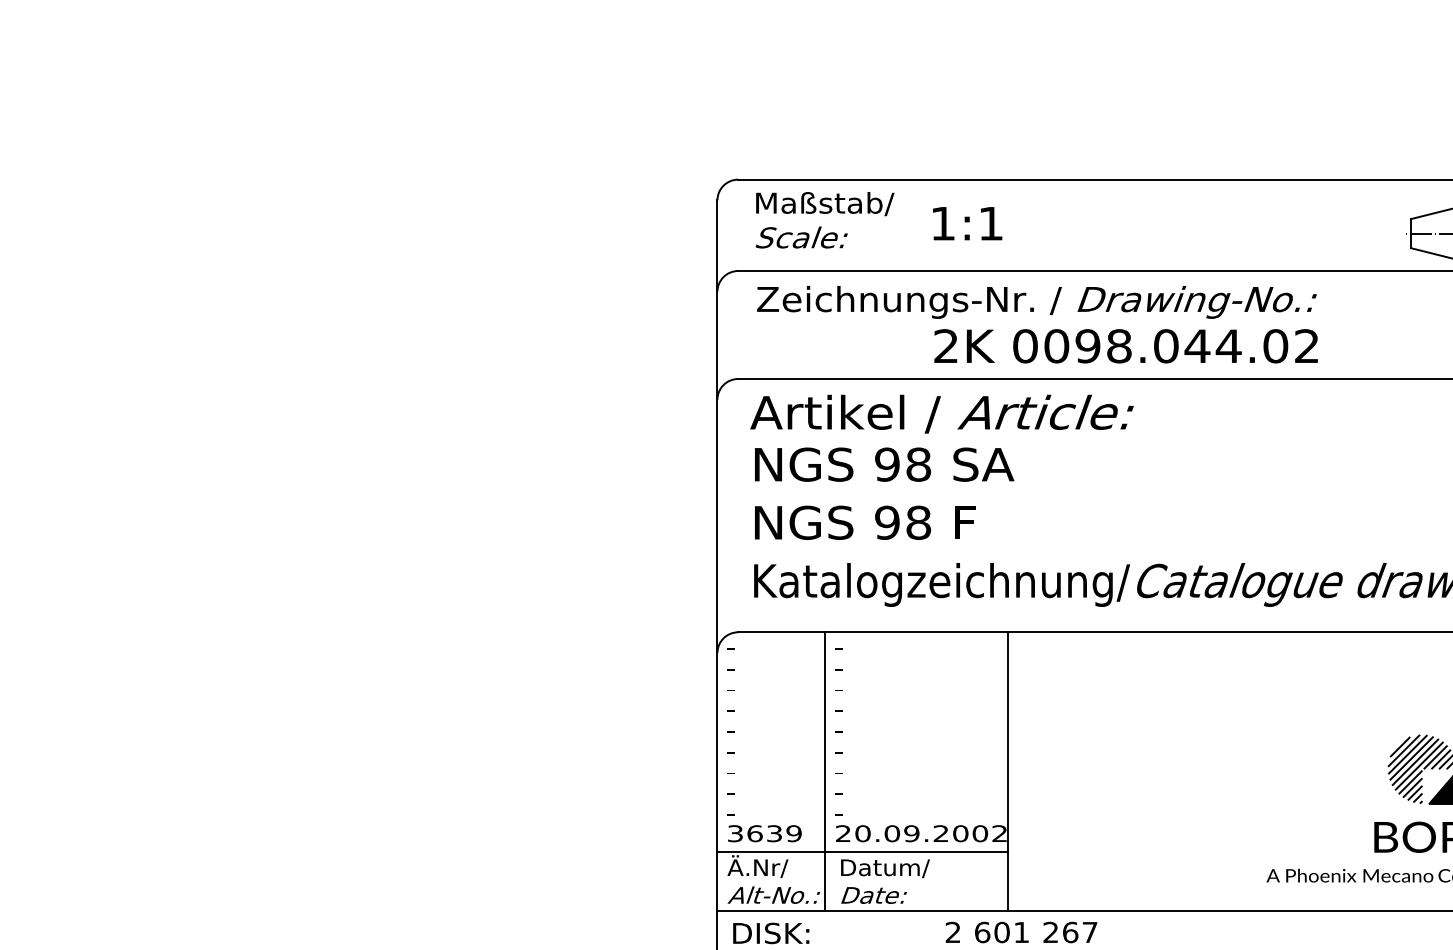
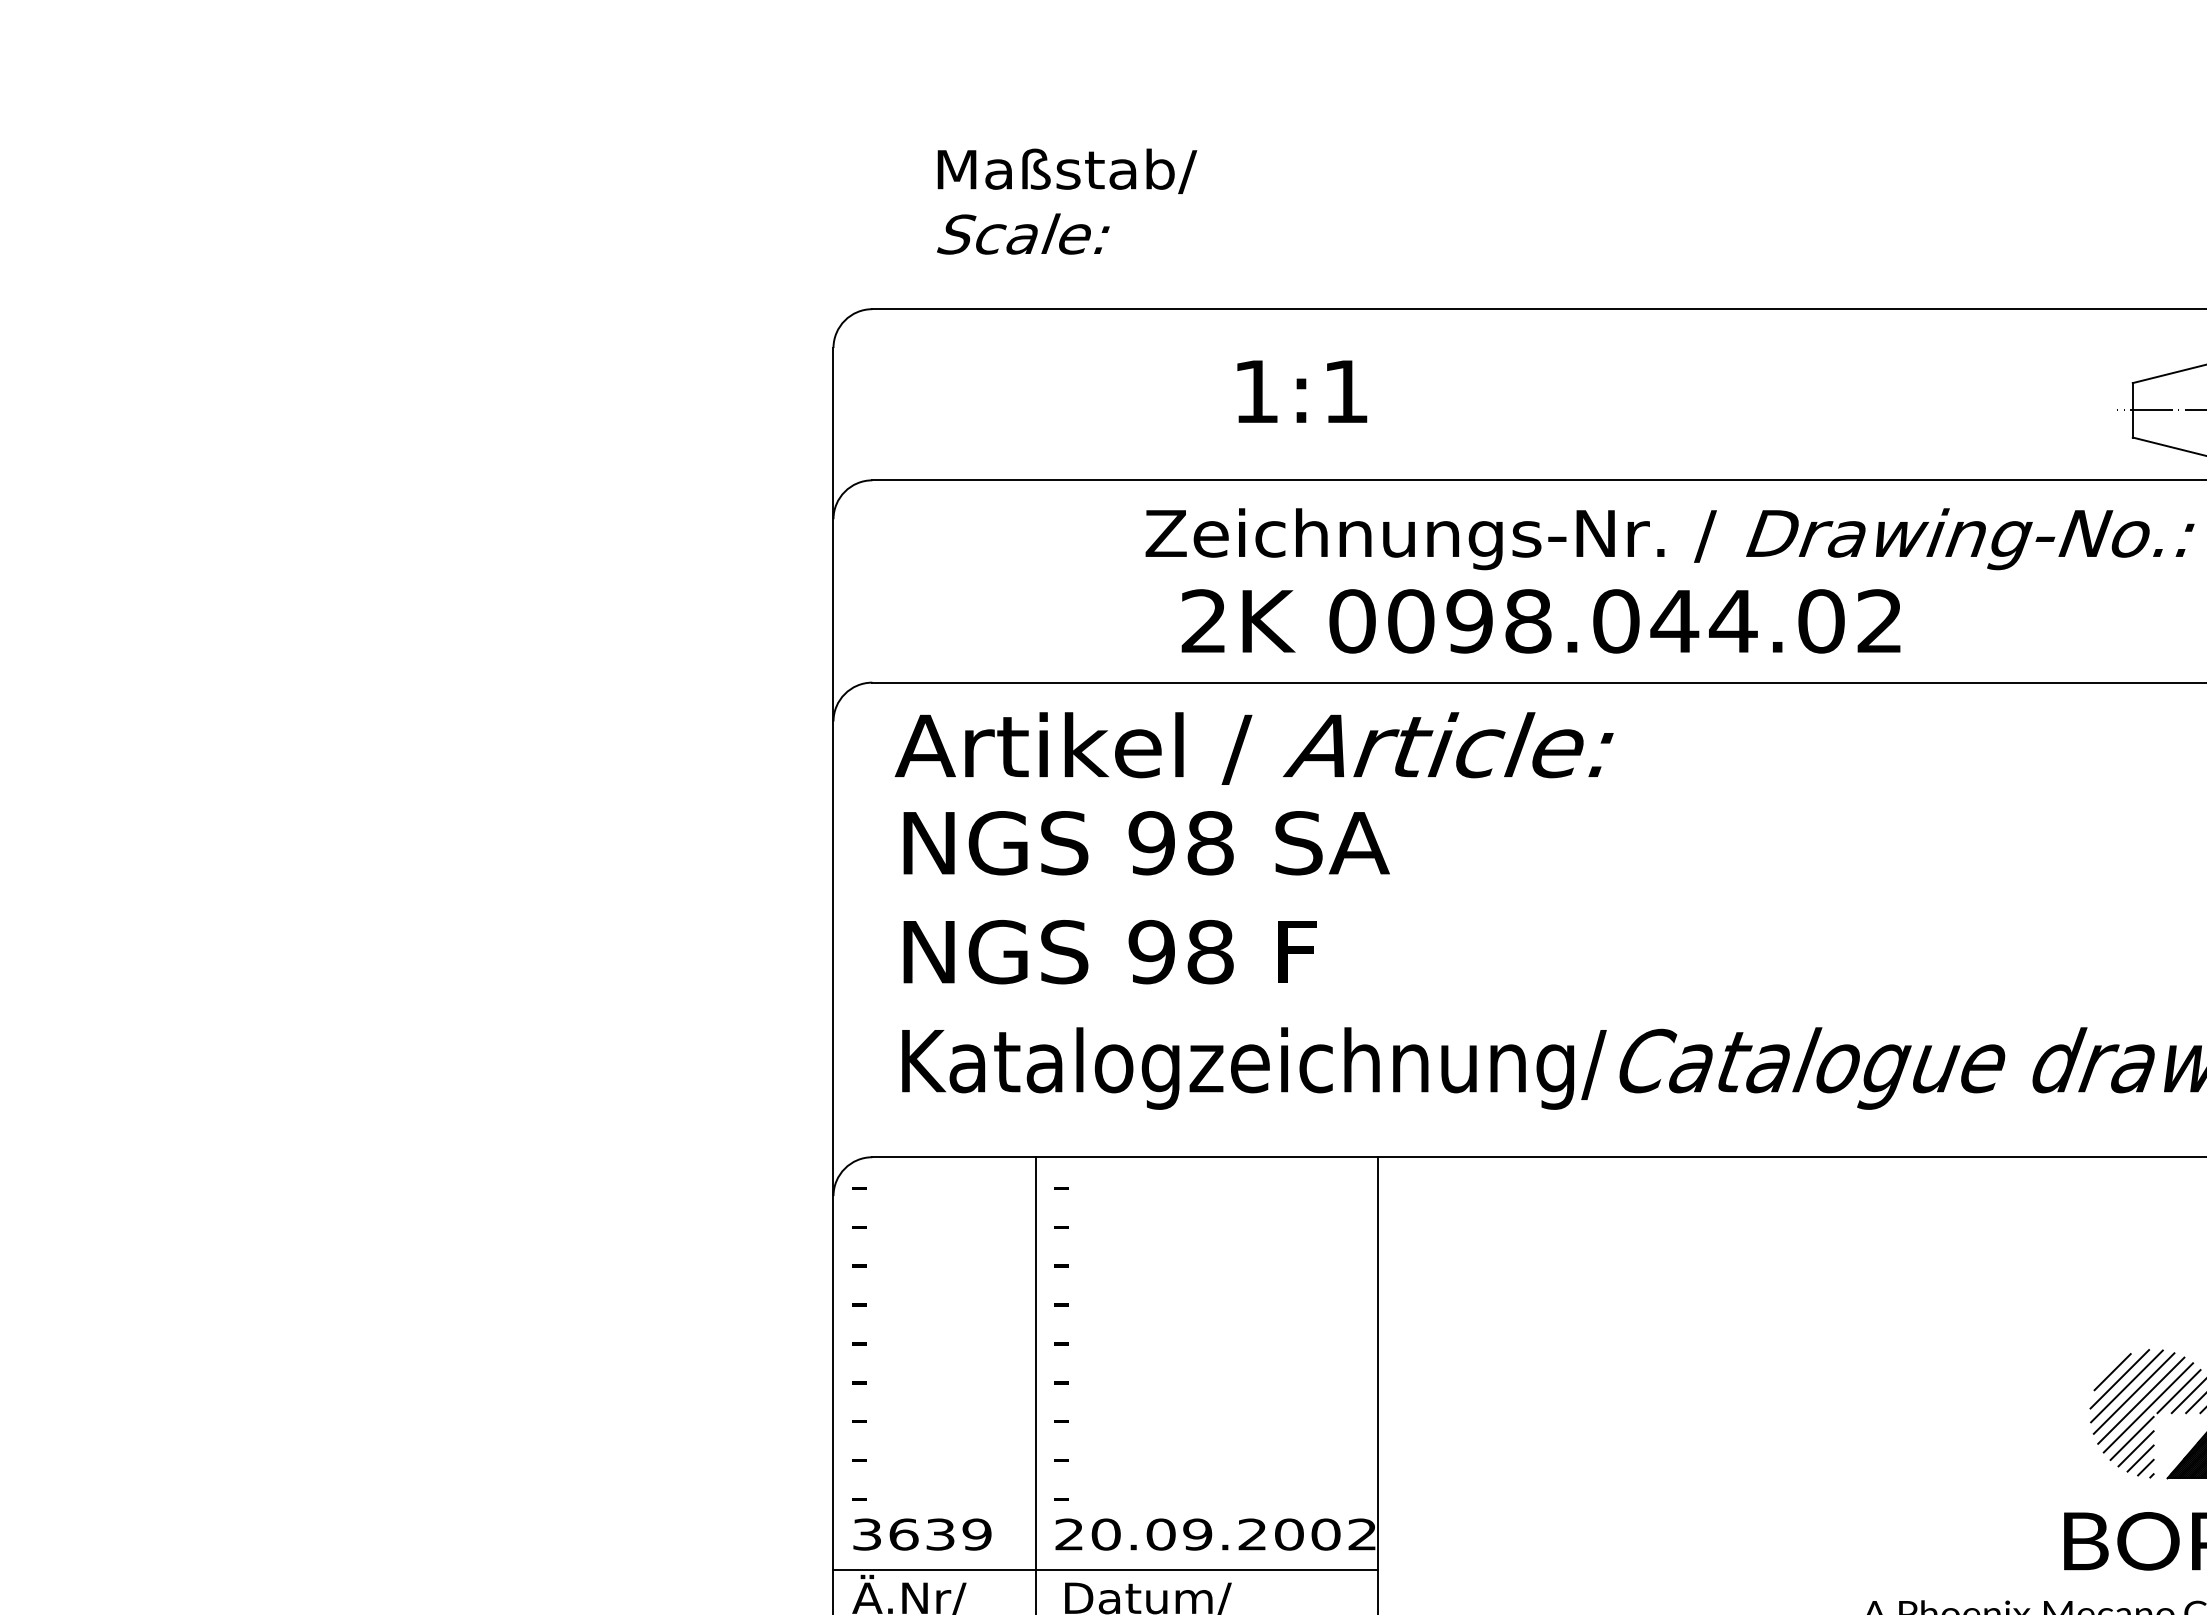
text: (824, 220) -> (1065, 202), moved
text: (1036, 302) -> (1669, 539), moved
text: (1125, 346) -> (1539, 621), moved

